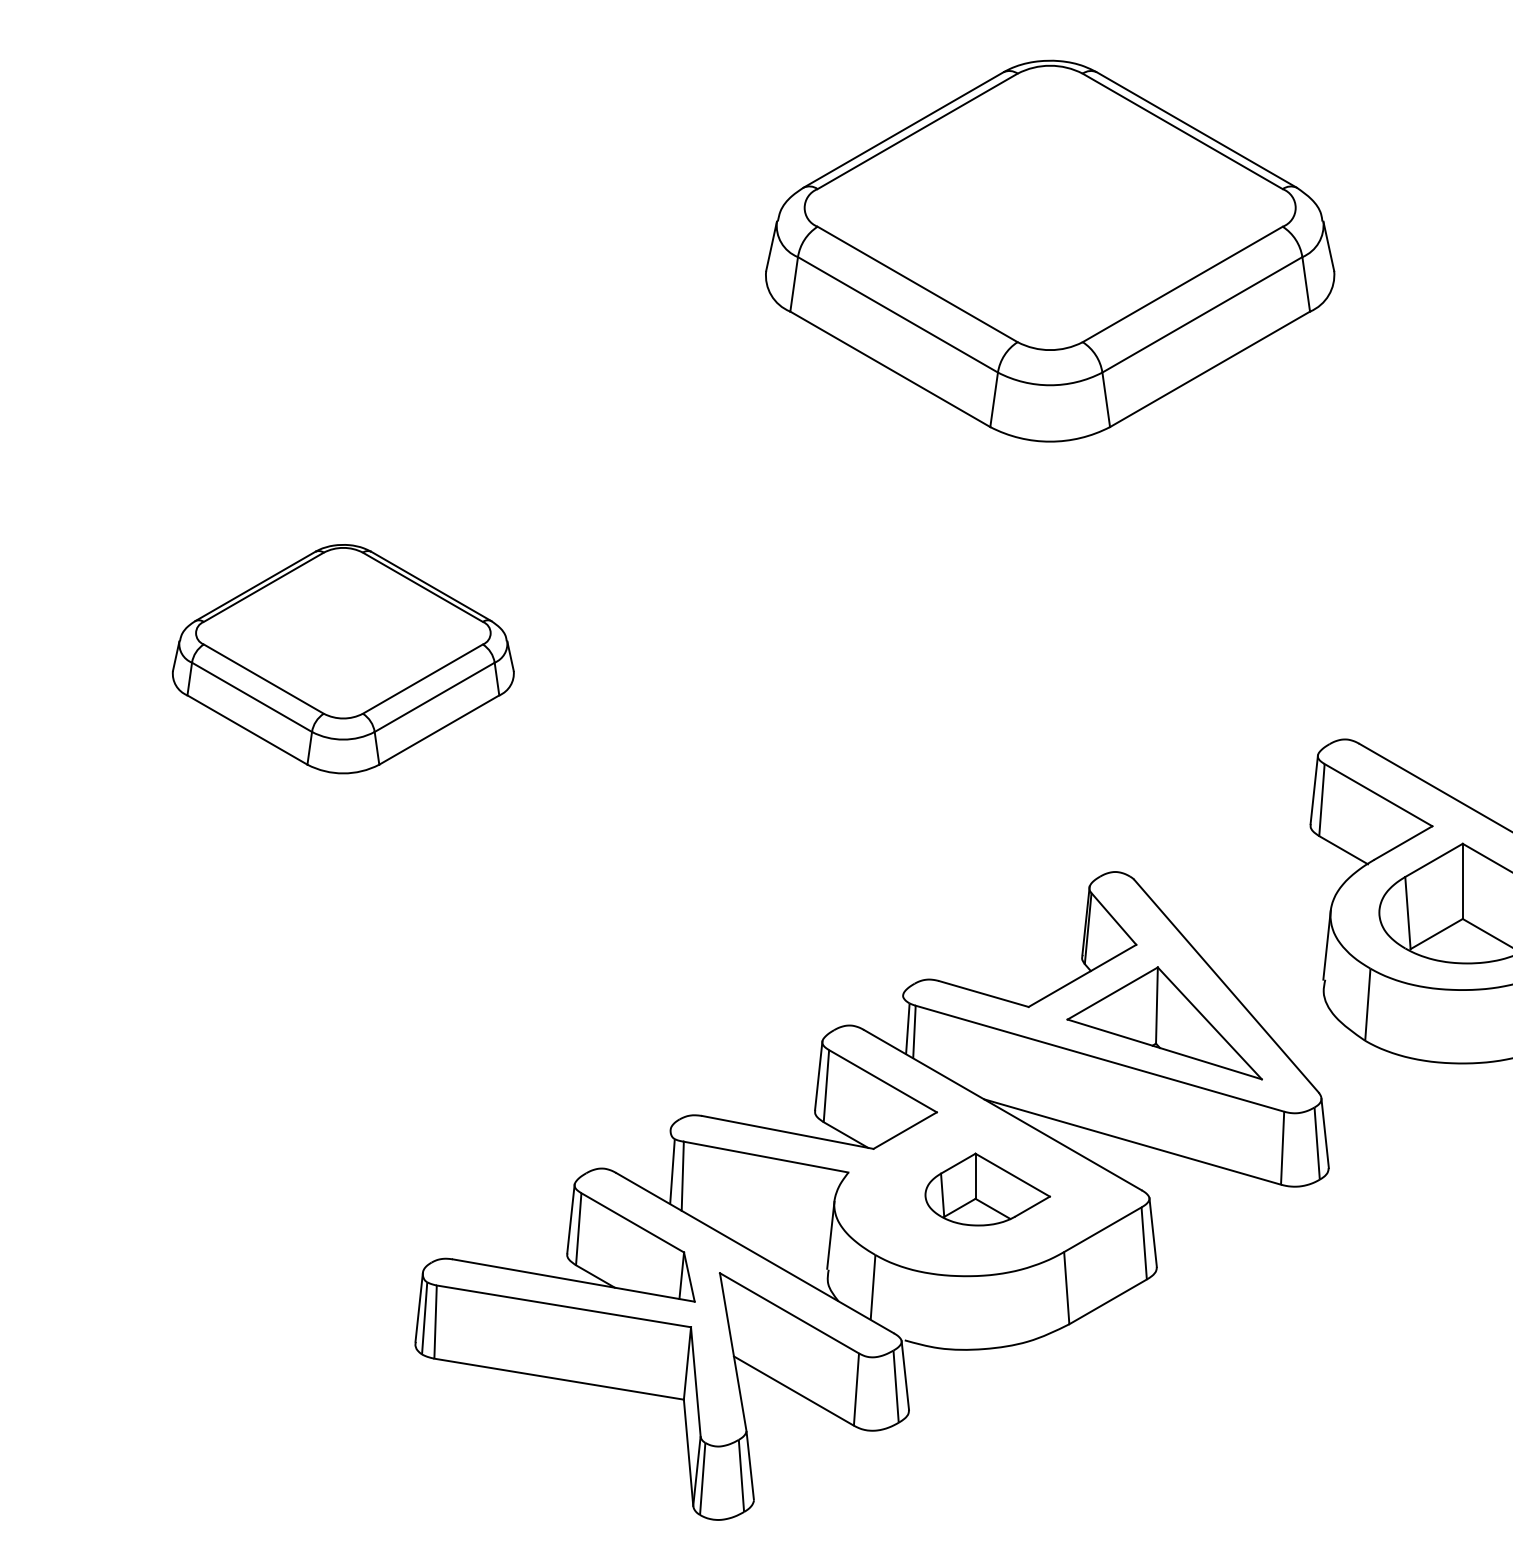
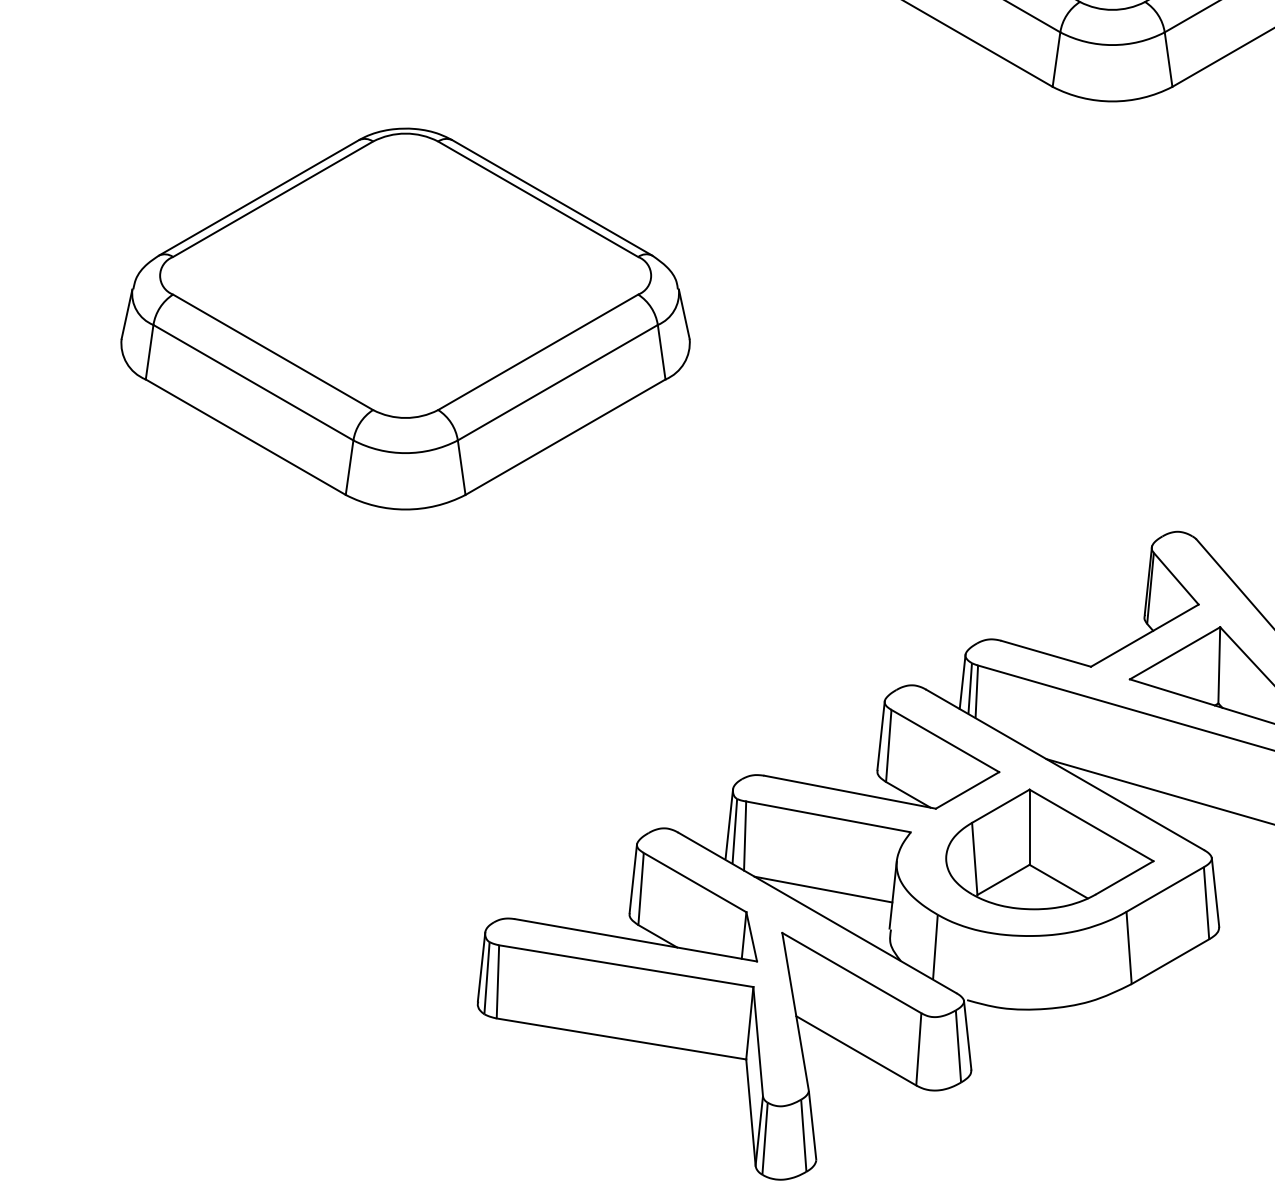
part: (343, 658) -> (405, 318), size x1.67
line: (900, 1021) -> (962, 681), added
line: (666, 1163) -> (728, 823), added
part: (987, 1189) -> (1049, 849), size x1.67
line: (761, 1229) -> (823, 889), added

